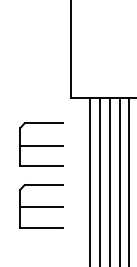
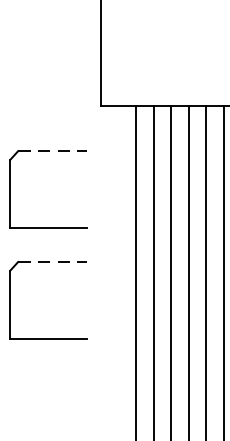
line: (44, 123) -> (53, 151), solid -> dashed
line: (41, 145) -> (48, 190), removed
line: (44, 185) -> (53, 262), solid -> dashed
line: (41, 207) -> (48, 302), removed

